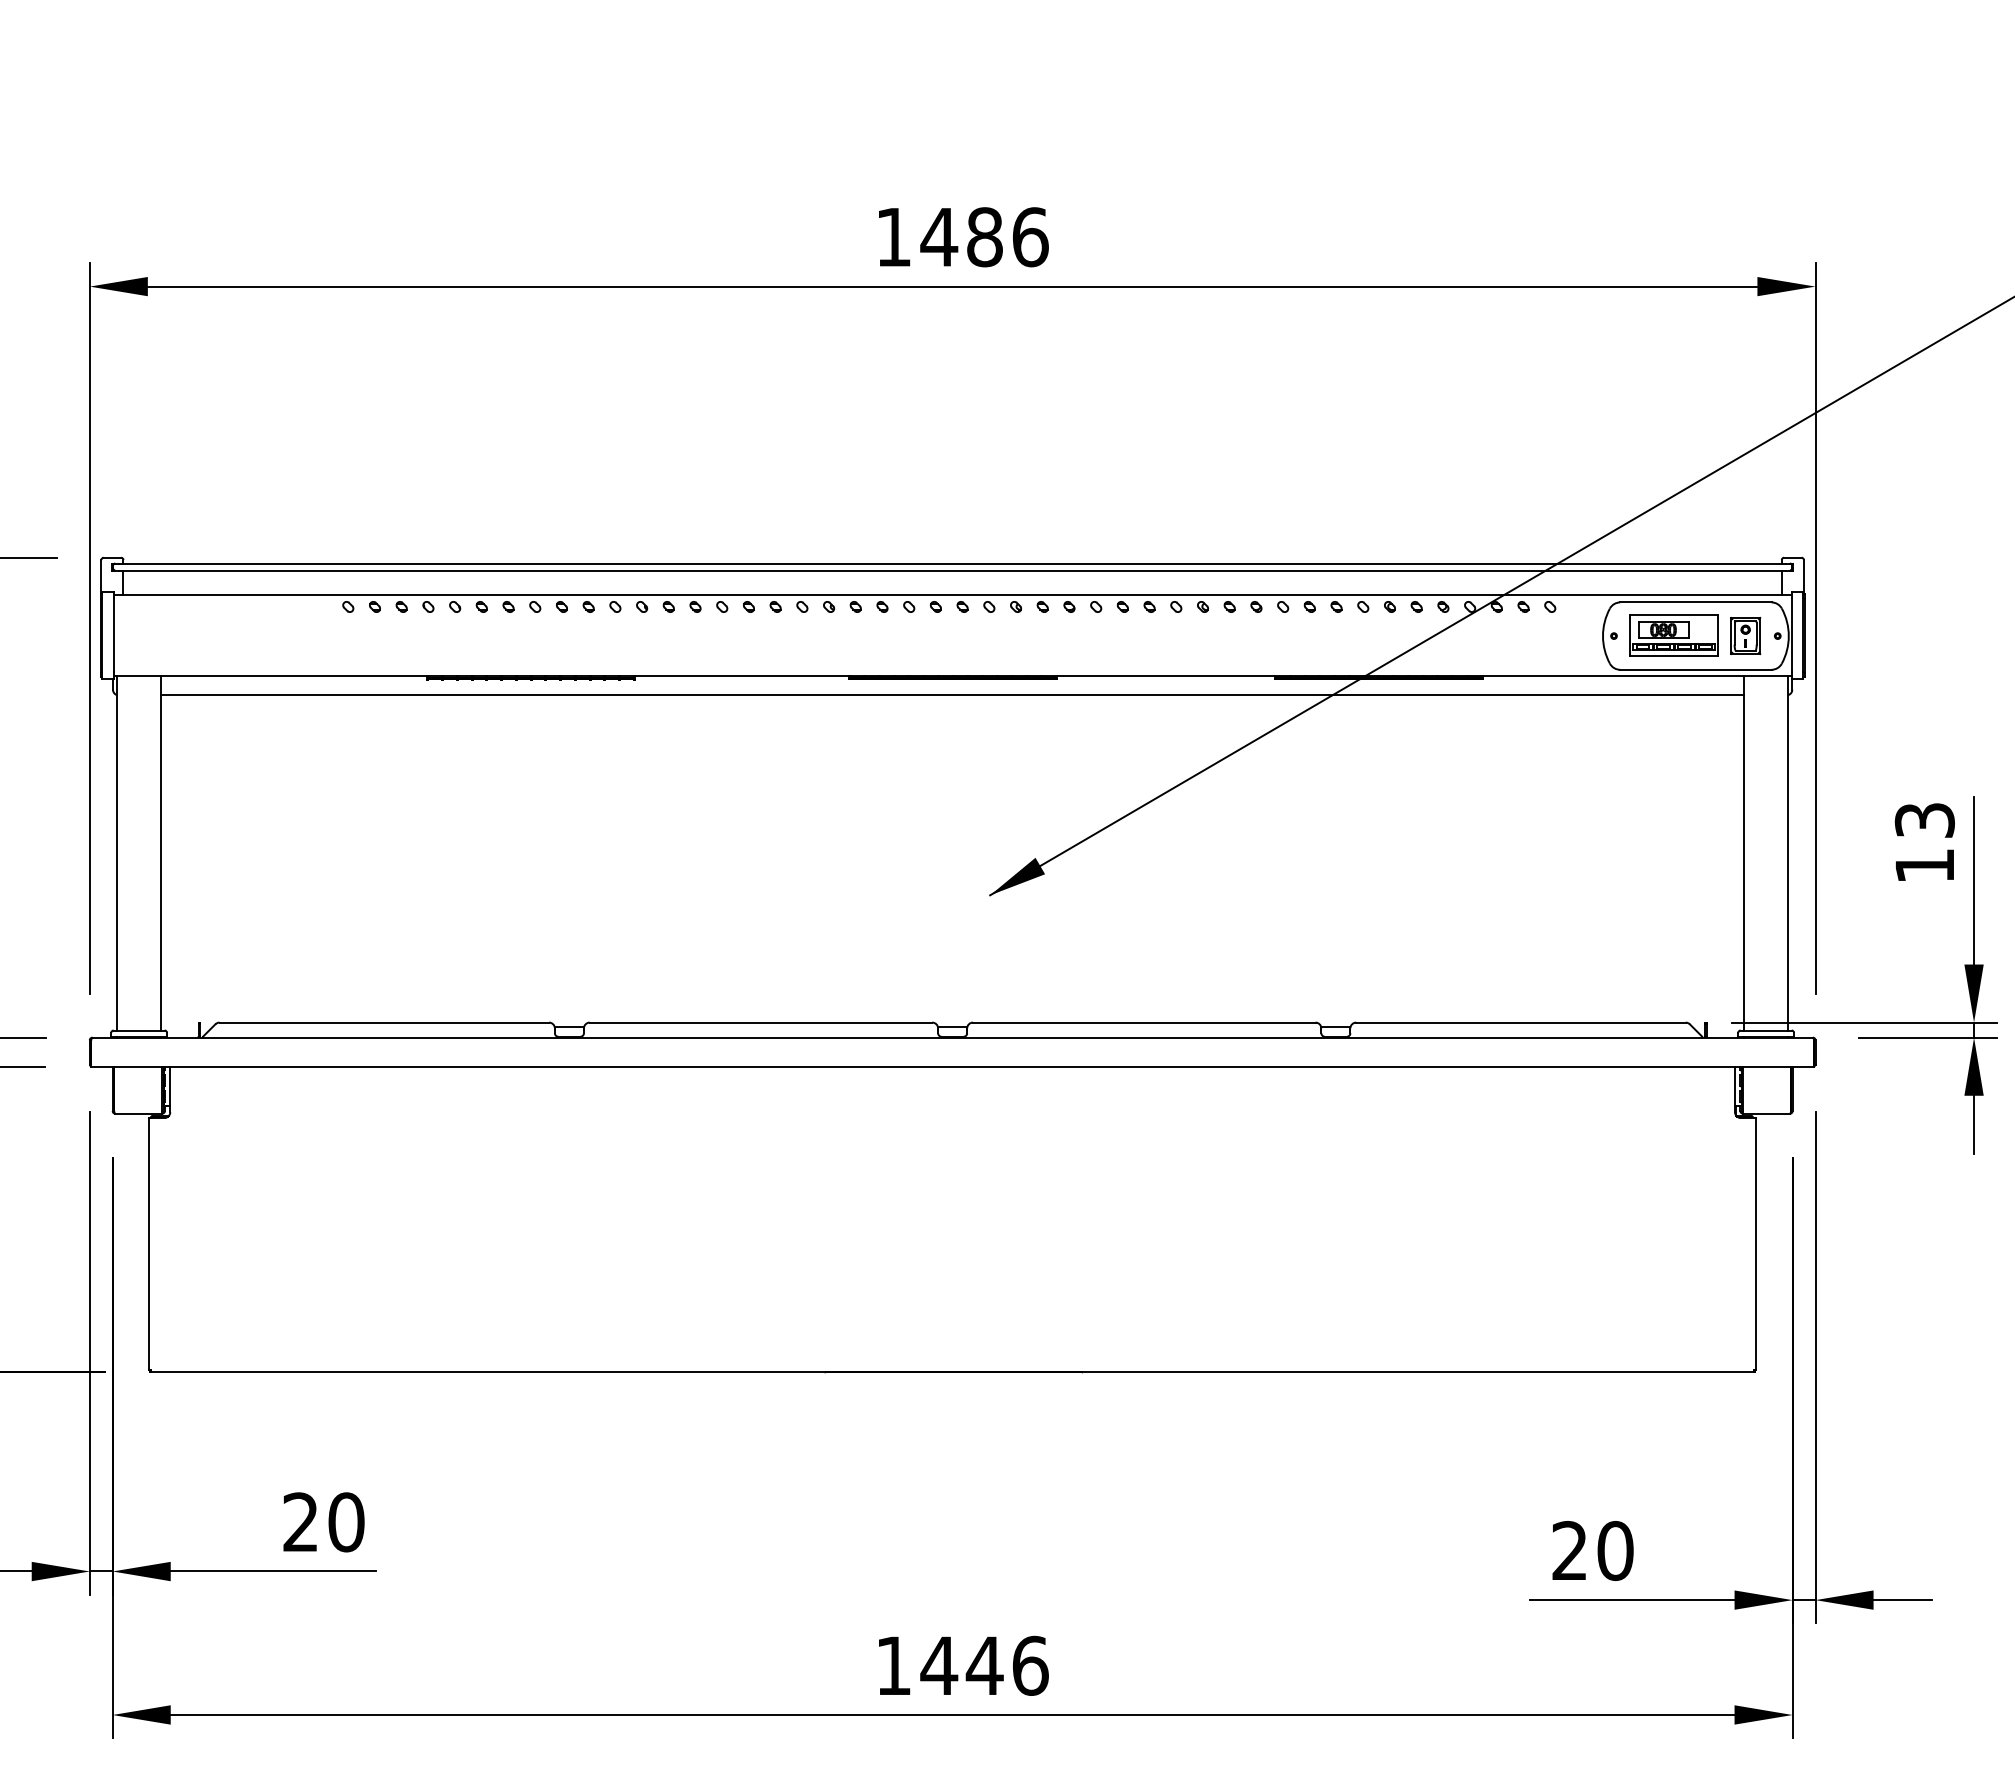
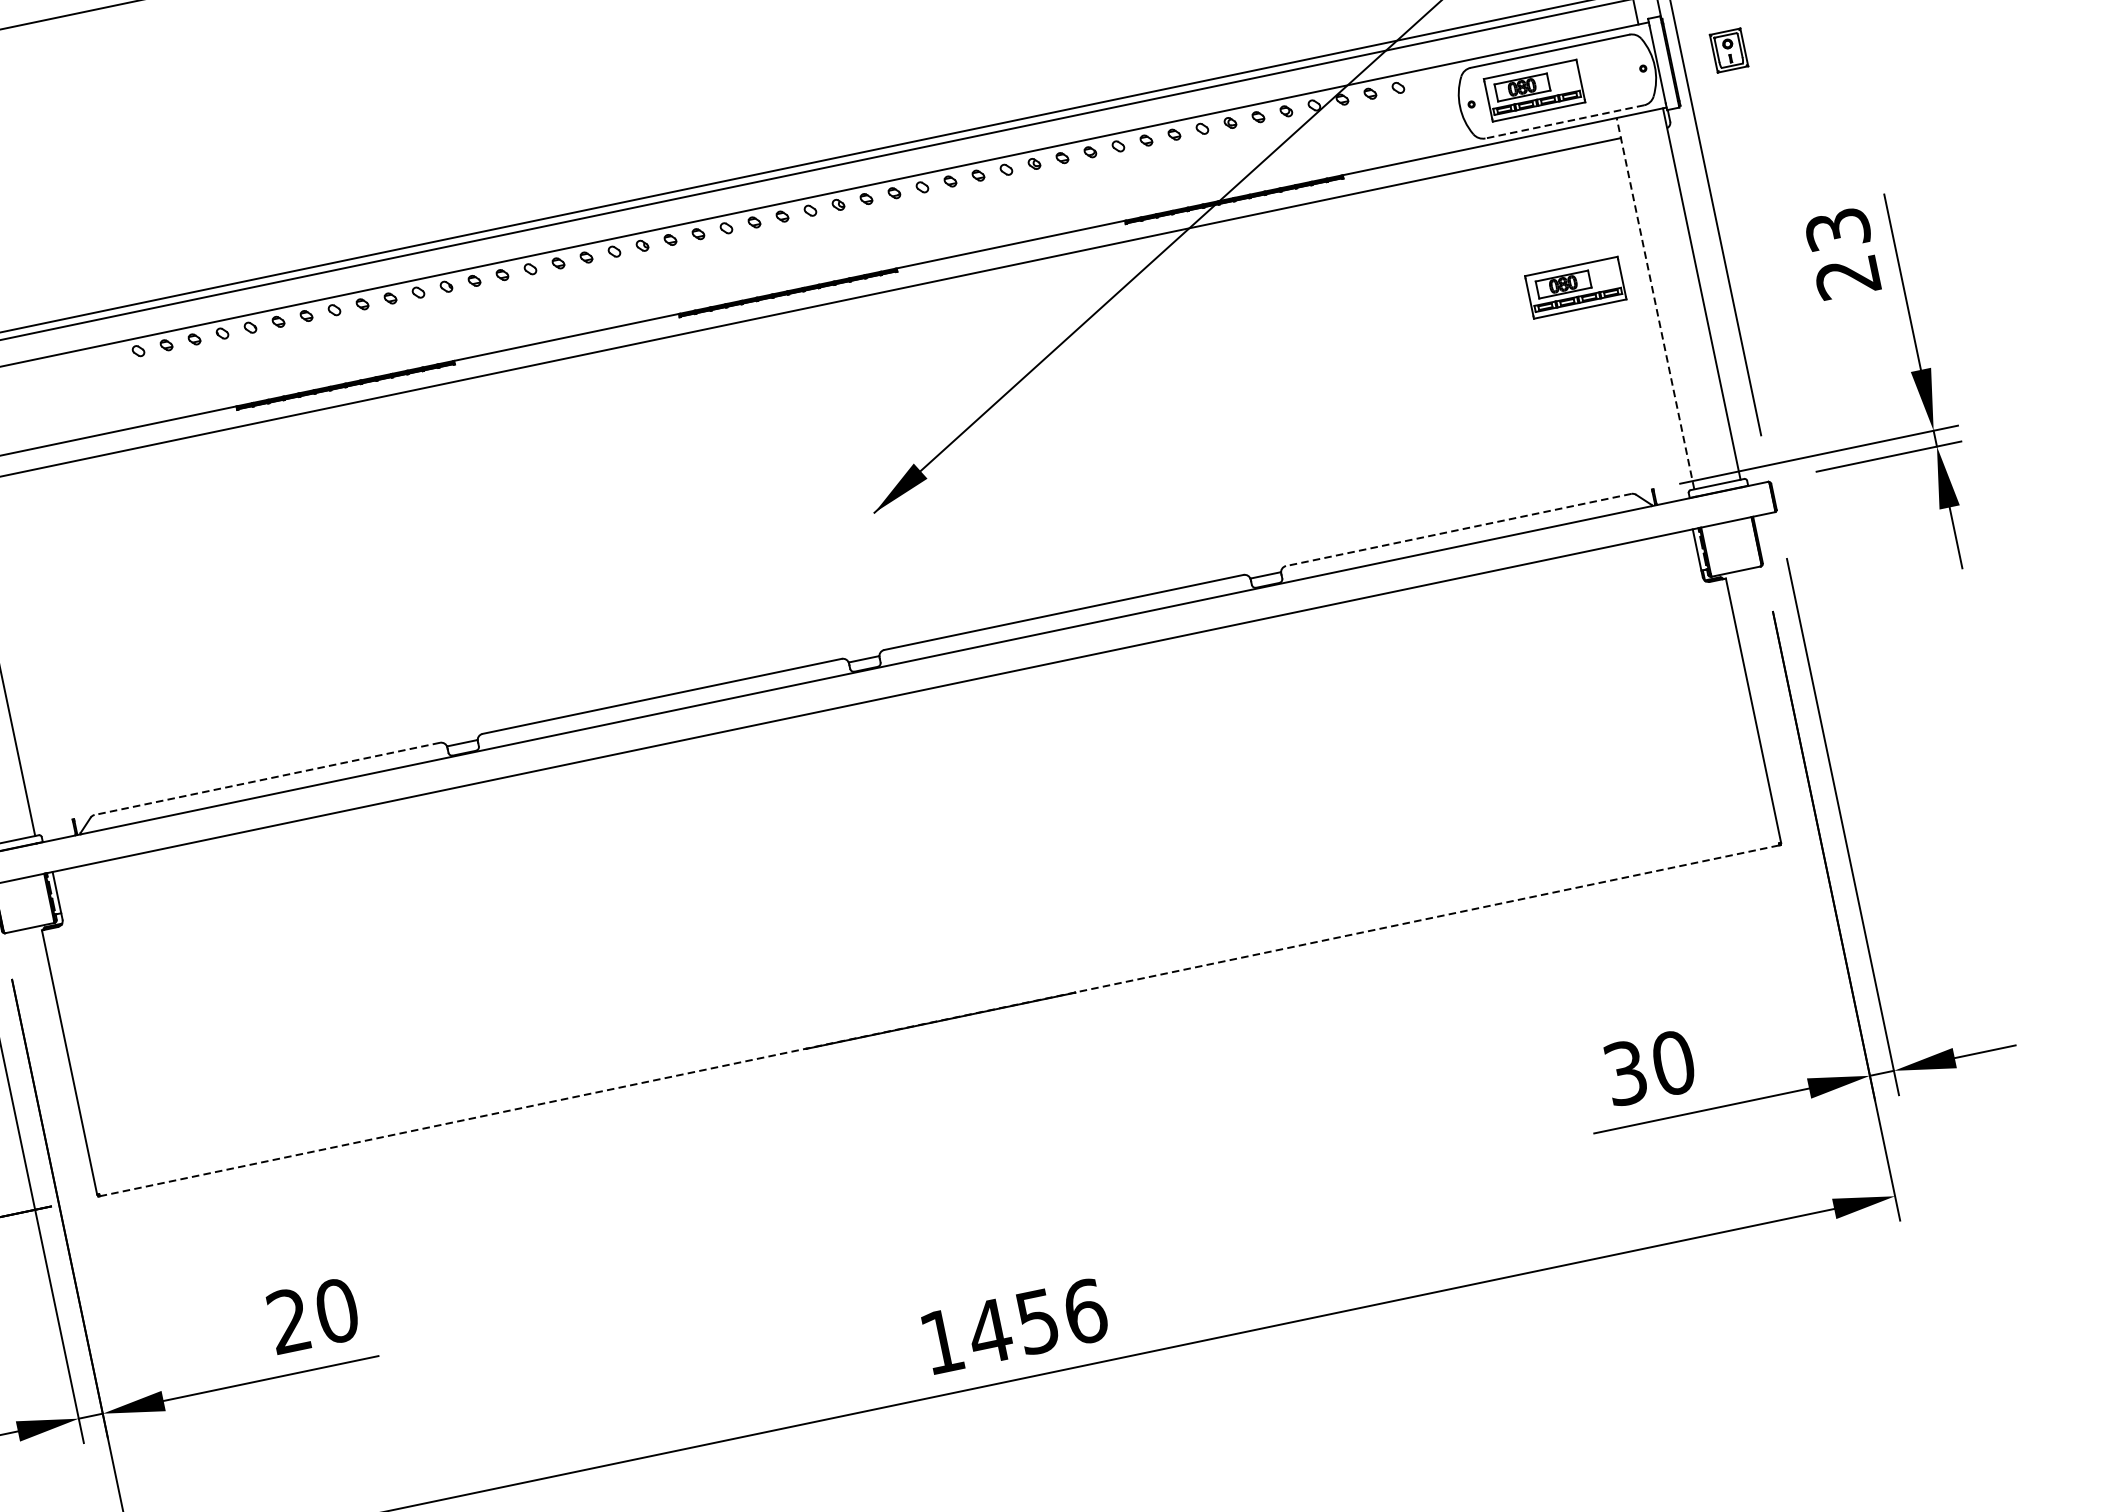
part: (1745, 635) -> (1728, 50), moved
line: (1695, 669) -> (1564, 121), solid -> dashed
part: (1673, 823) -> (1575, 287), added
line: (1744, 852) -> (1655, 302), solid -> dashed
text: (1923, 866) -> (1846, 278), 13 -> 23
line: (384, 1022) -> (267, 778), solid -> dashed
line: (1520, 1022) -> (1458, 529), solid -> dashed
line: (953, 1372) -> (940, 1020), solid -> dashed
text: (1569, 1551) -> (1625, 1073), 20 -> 30
text: (984, 1665) -> (1037, 1321), 1446 -> 1456

